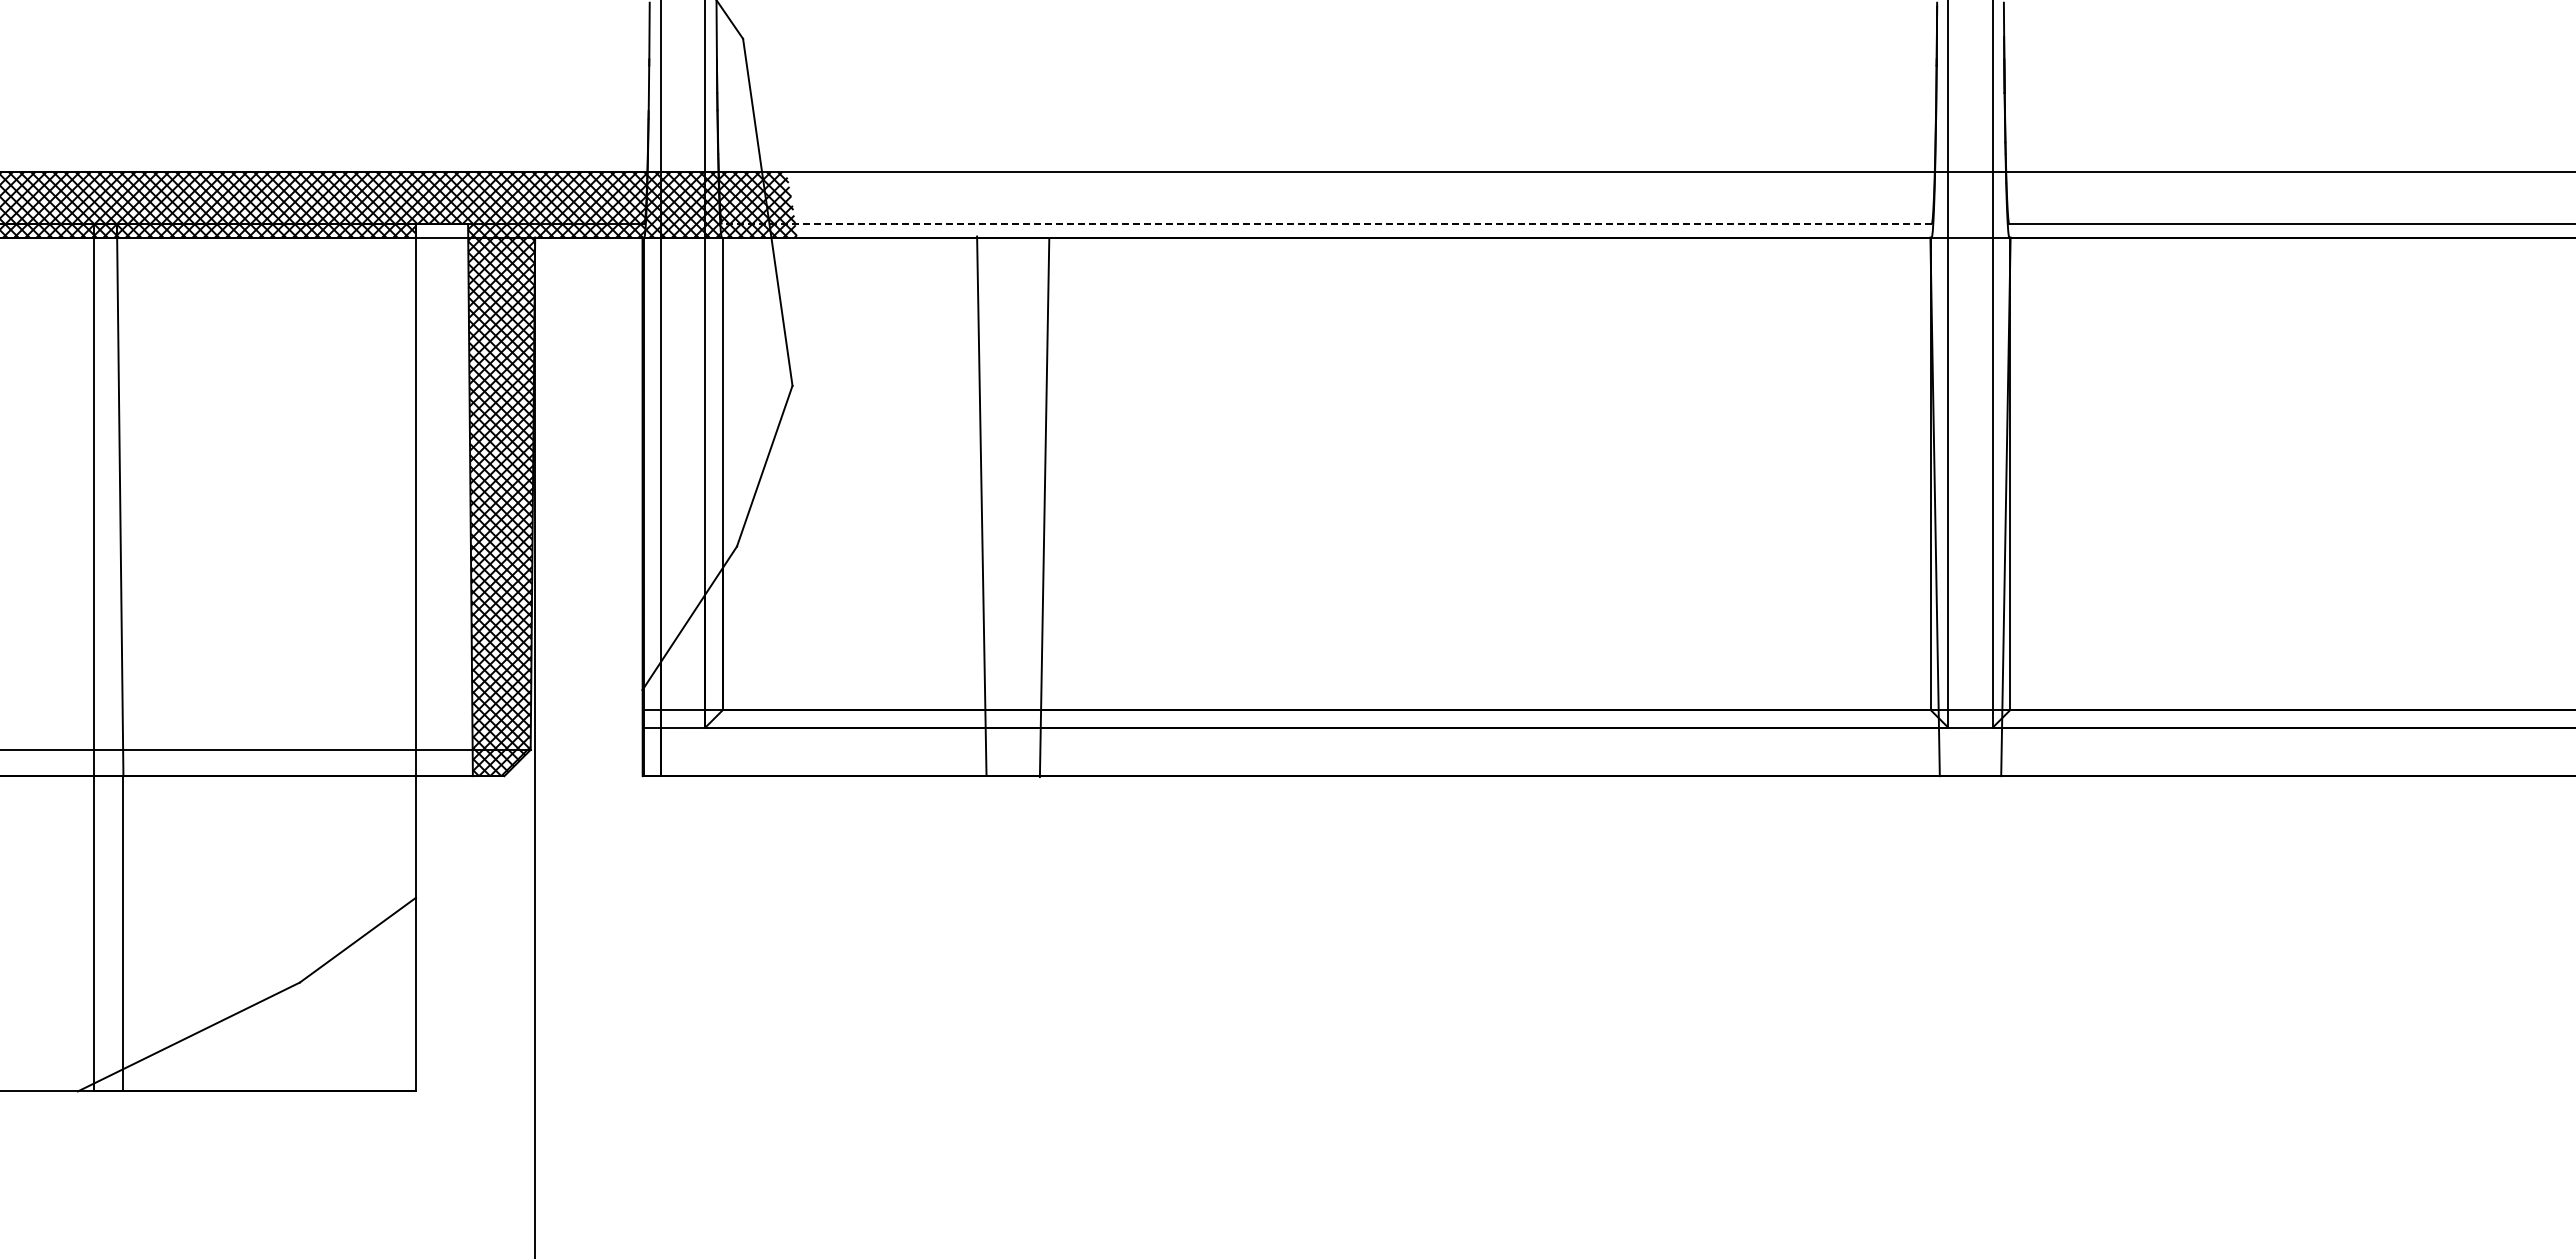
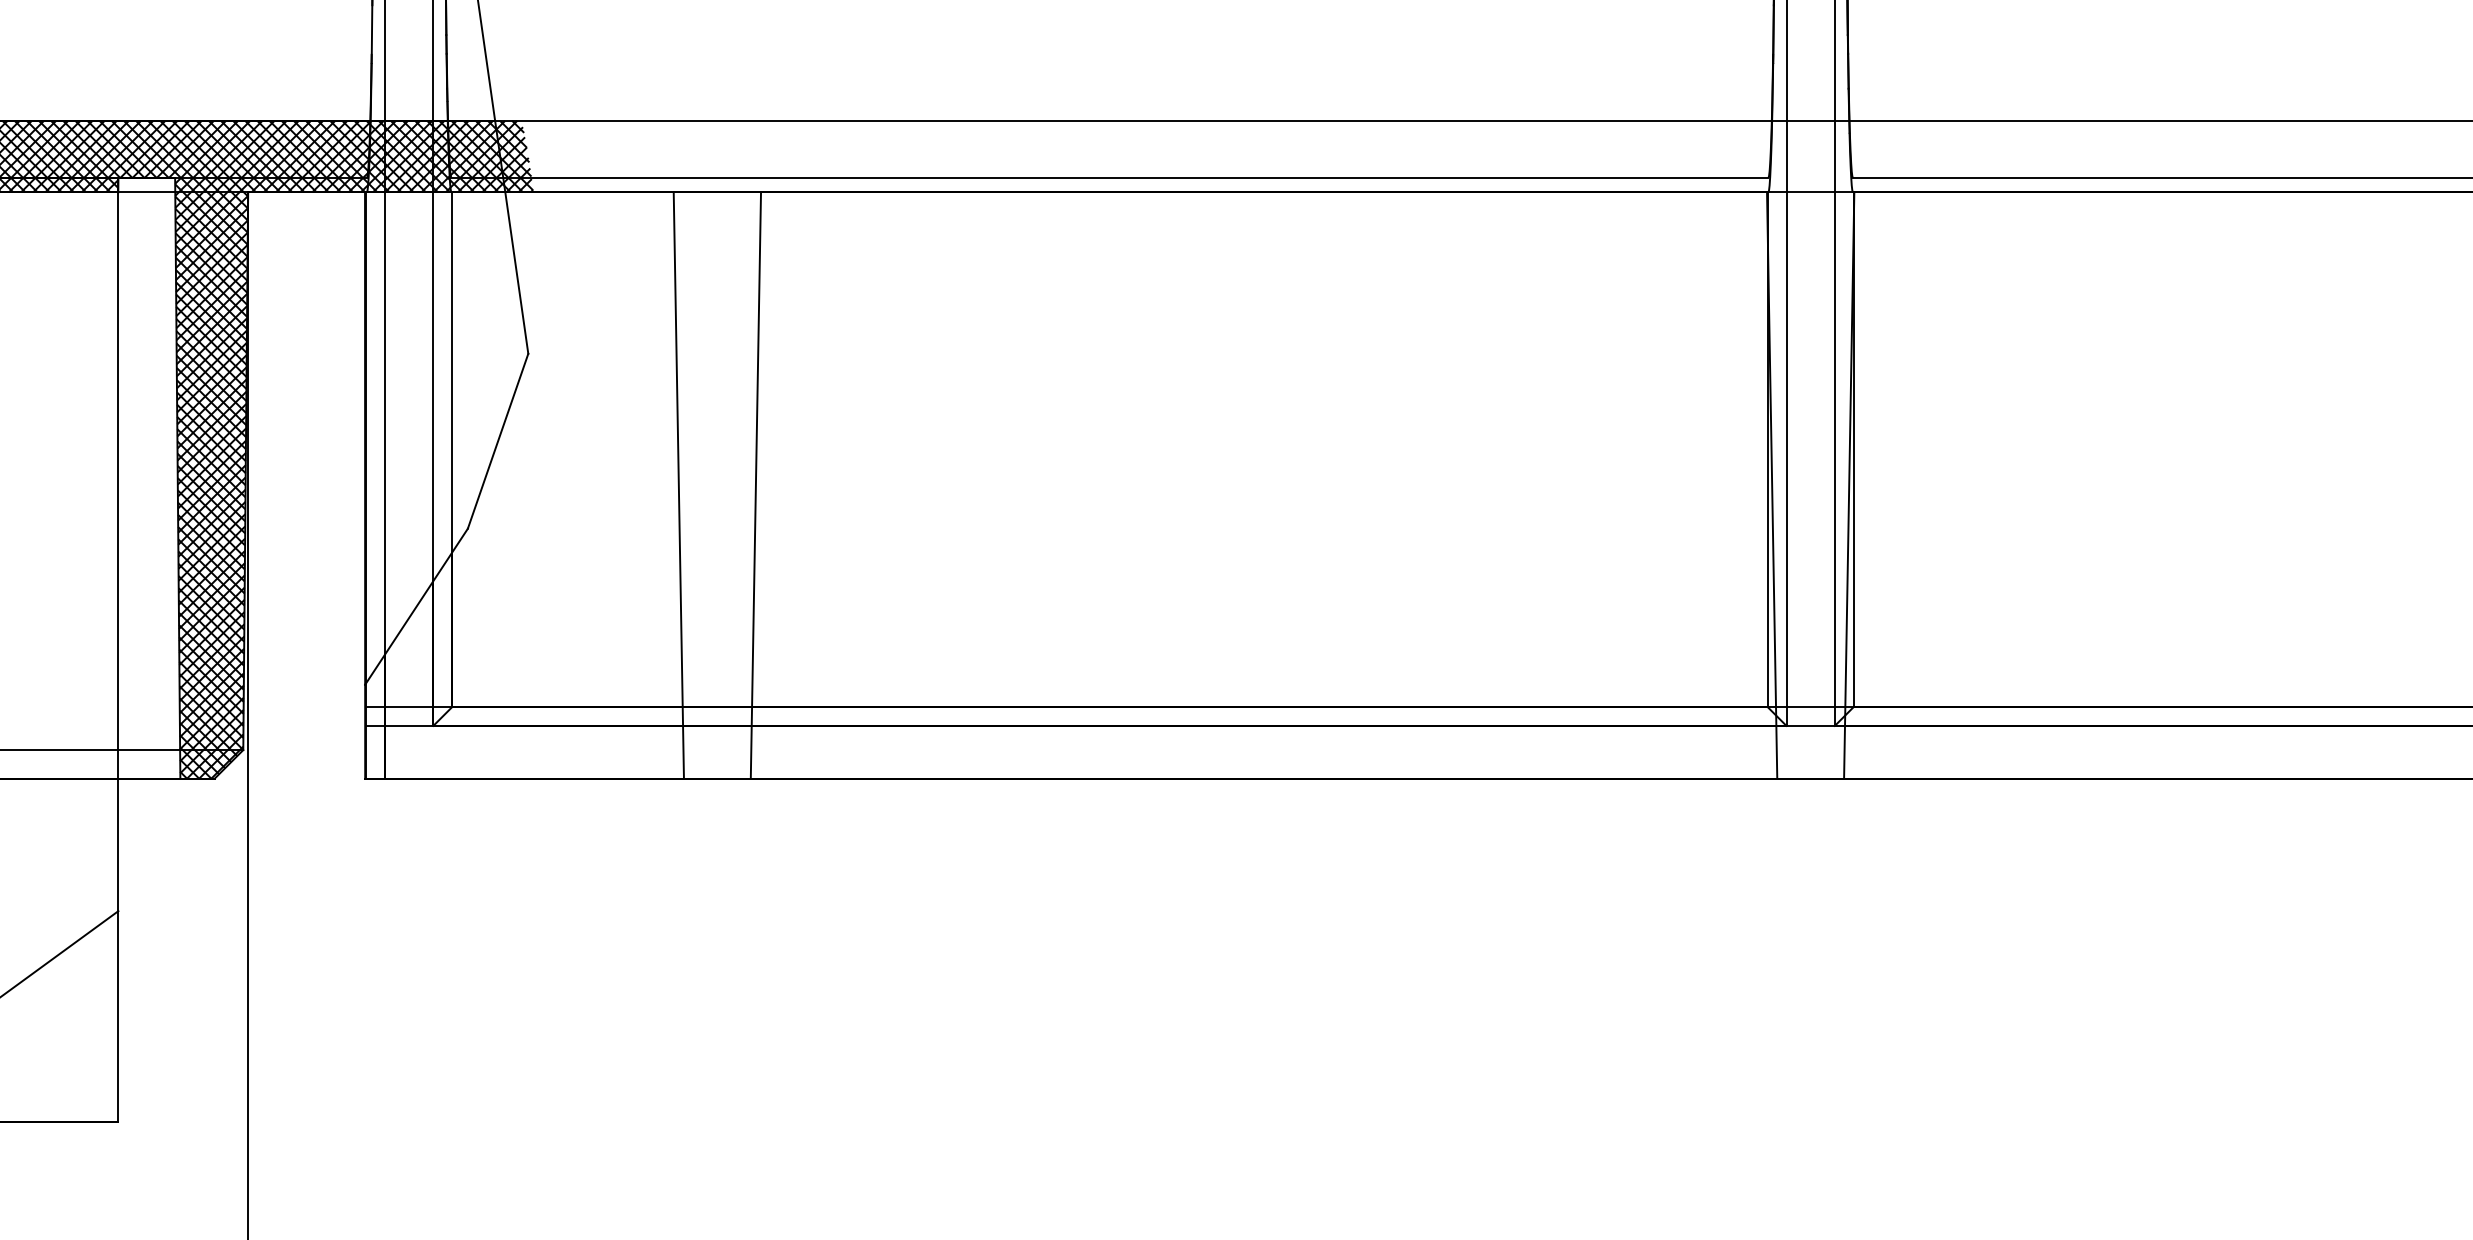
line: (1326, 224) -> (1109, 178), dashed -> solid
line: (981, 505) -> (678, 485), moved
line: (1044, 507) -> (755, 485), moved

